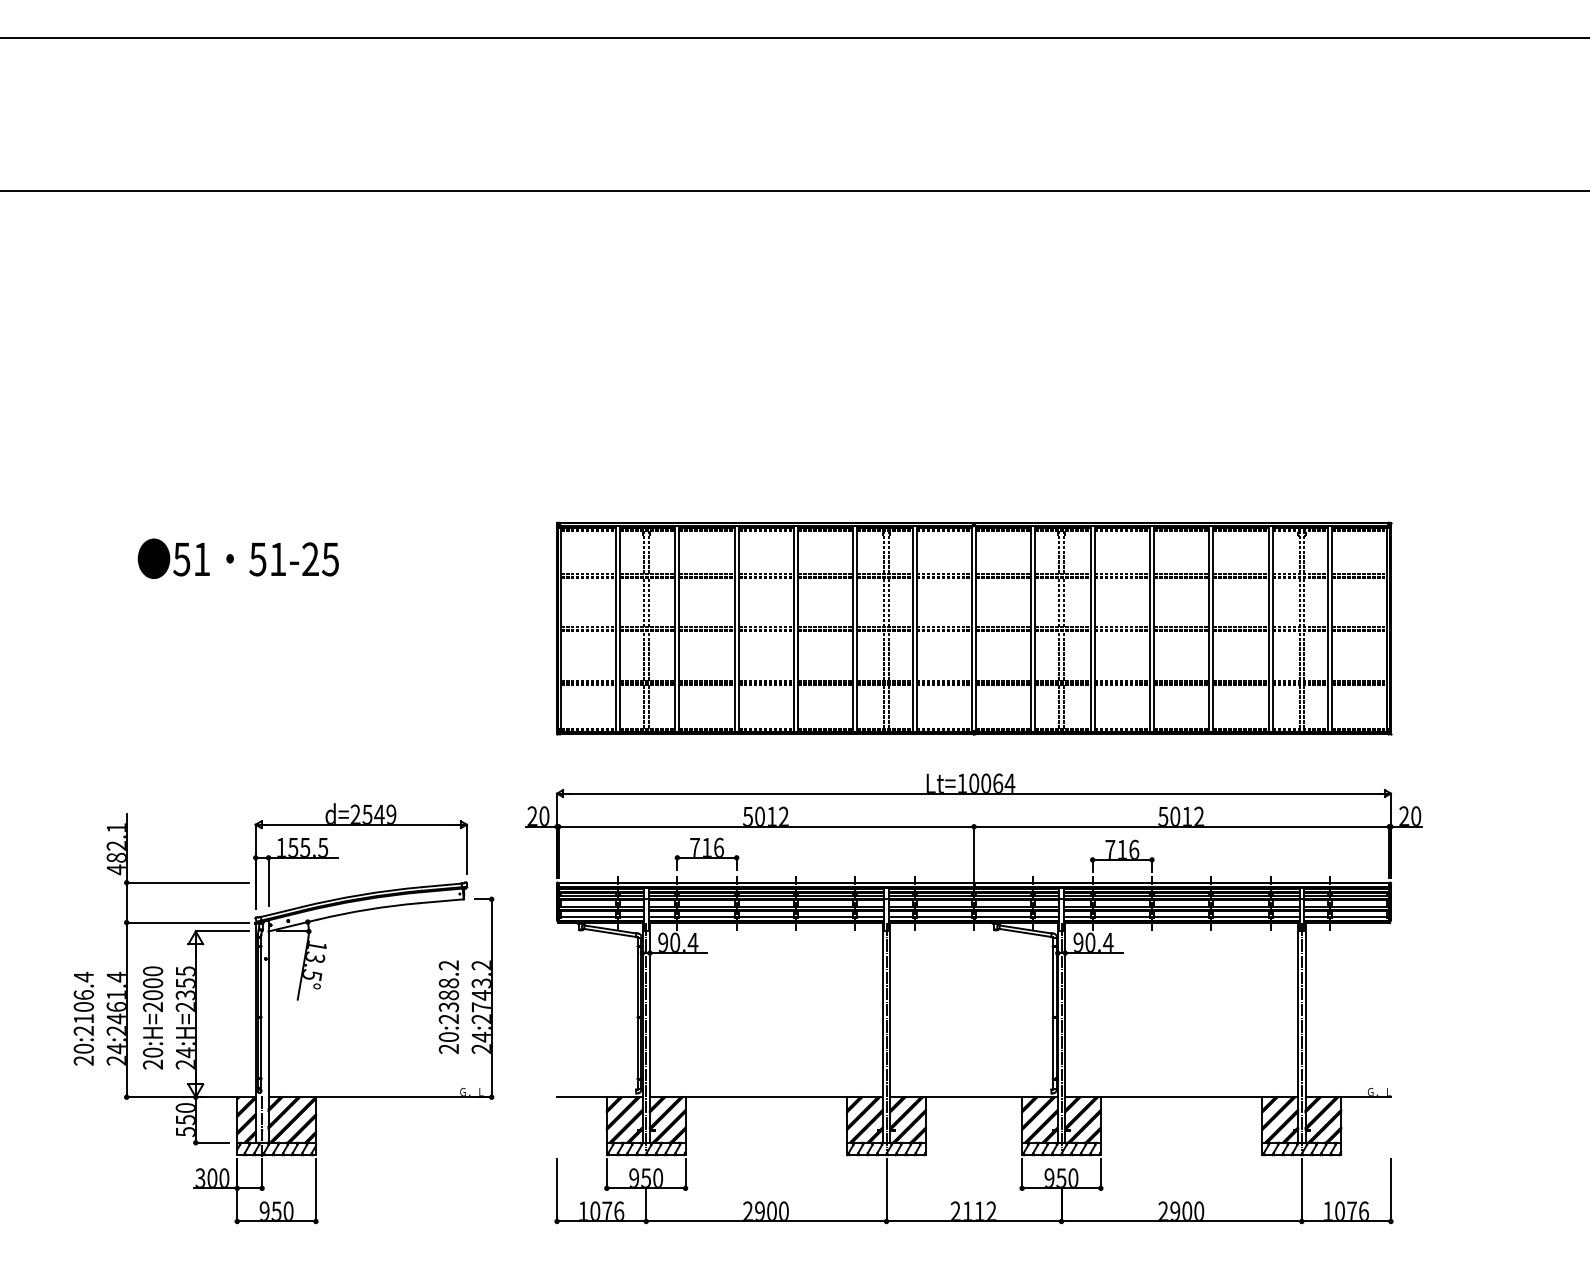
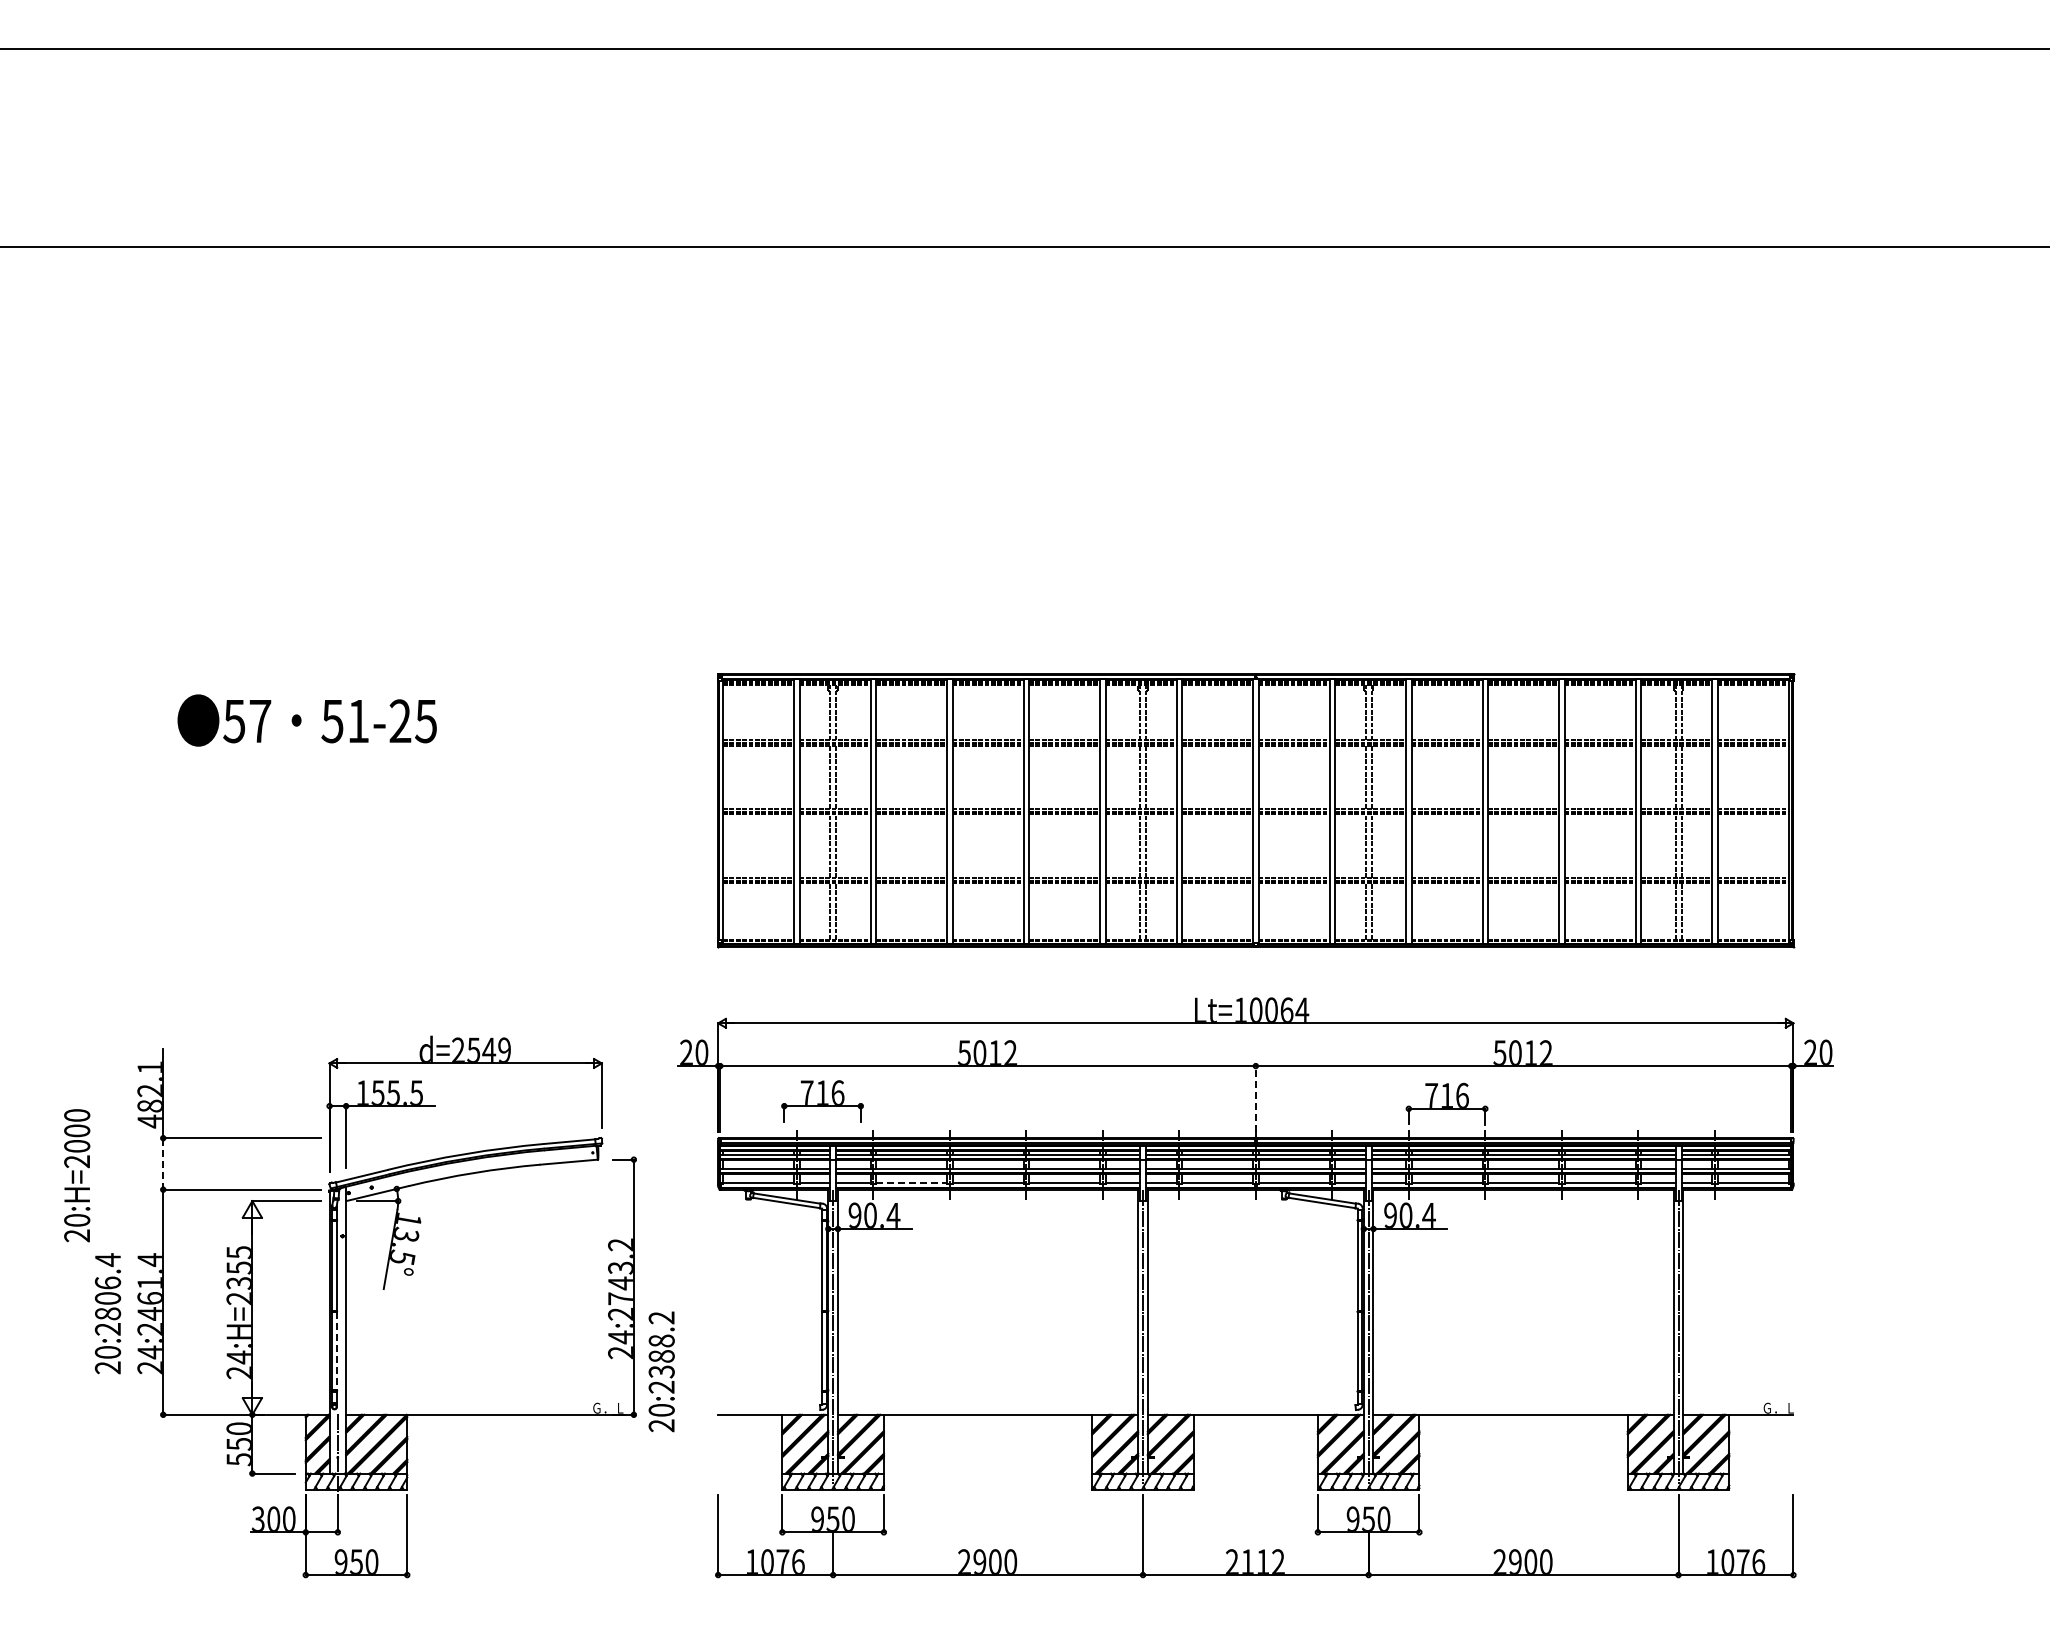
text: (202, 559) -> (260, 721), 51 -> 57
line: (973, 851) -> (1255, 1098), solid -> dashed
part: (706, 854) -> (822, 1101), moved
line: (126, 902) -> (163, 1163), solid -> dashed
line: (706, 917) -> (911, 1183), solid -> dashed
text: (448, 1007) -> (661, 1371), moved
text: (153, 1017) -> (77, 1175), moved
text: (84, 1018) -> (108, 1313), 20:2106.4 -> 20:2806.4
line: (261, 1048) -> (336, 1351), solid -> dashed

